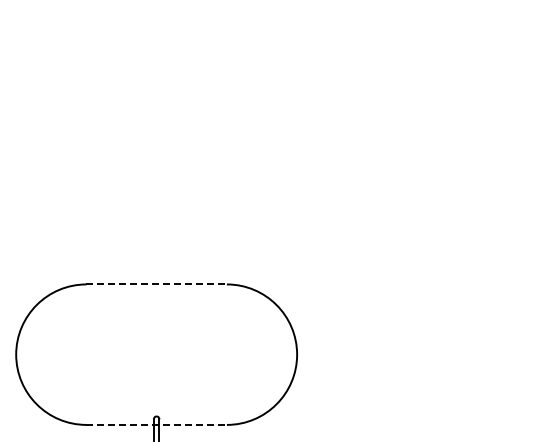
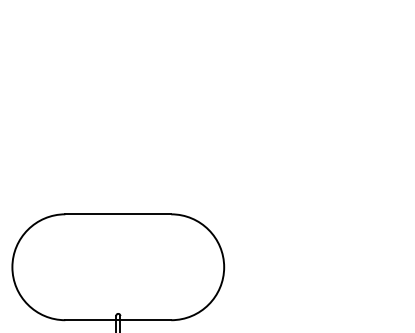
line: (157, 284) -> (118, 214), dashed -> solid
line: (157, 424) -> (118, 319), dashed -> solid

